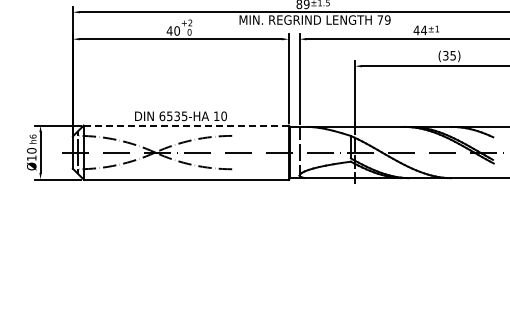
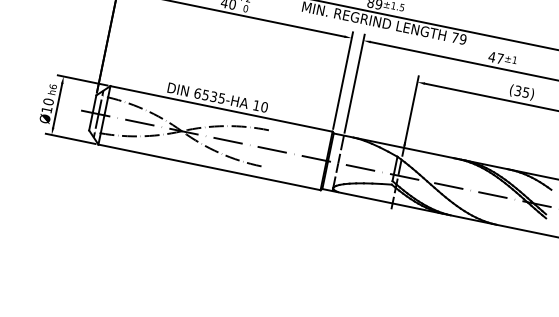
text: (424, 30) -> (500, 58), 44 -> 47
line: (186, 125) -> (221, 108), dashed -> solid

